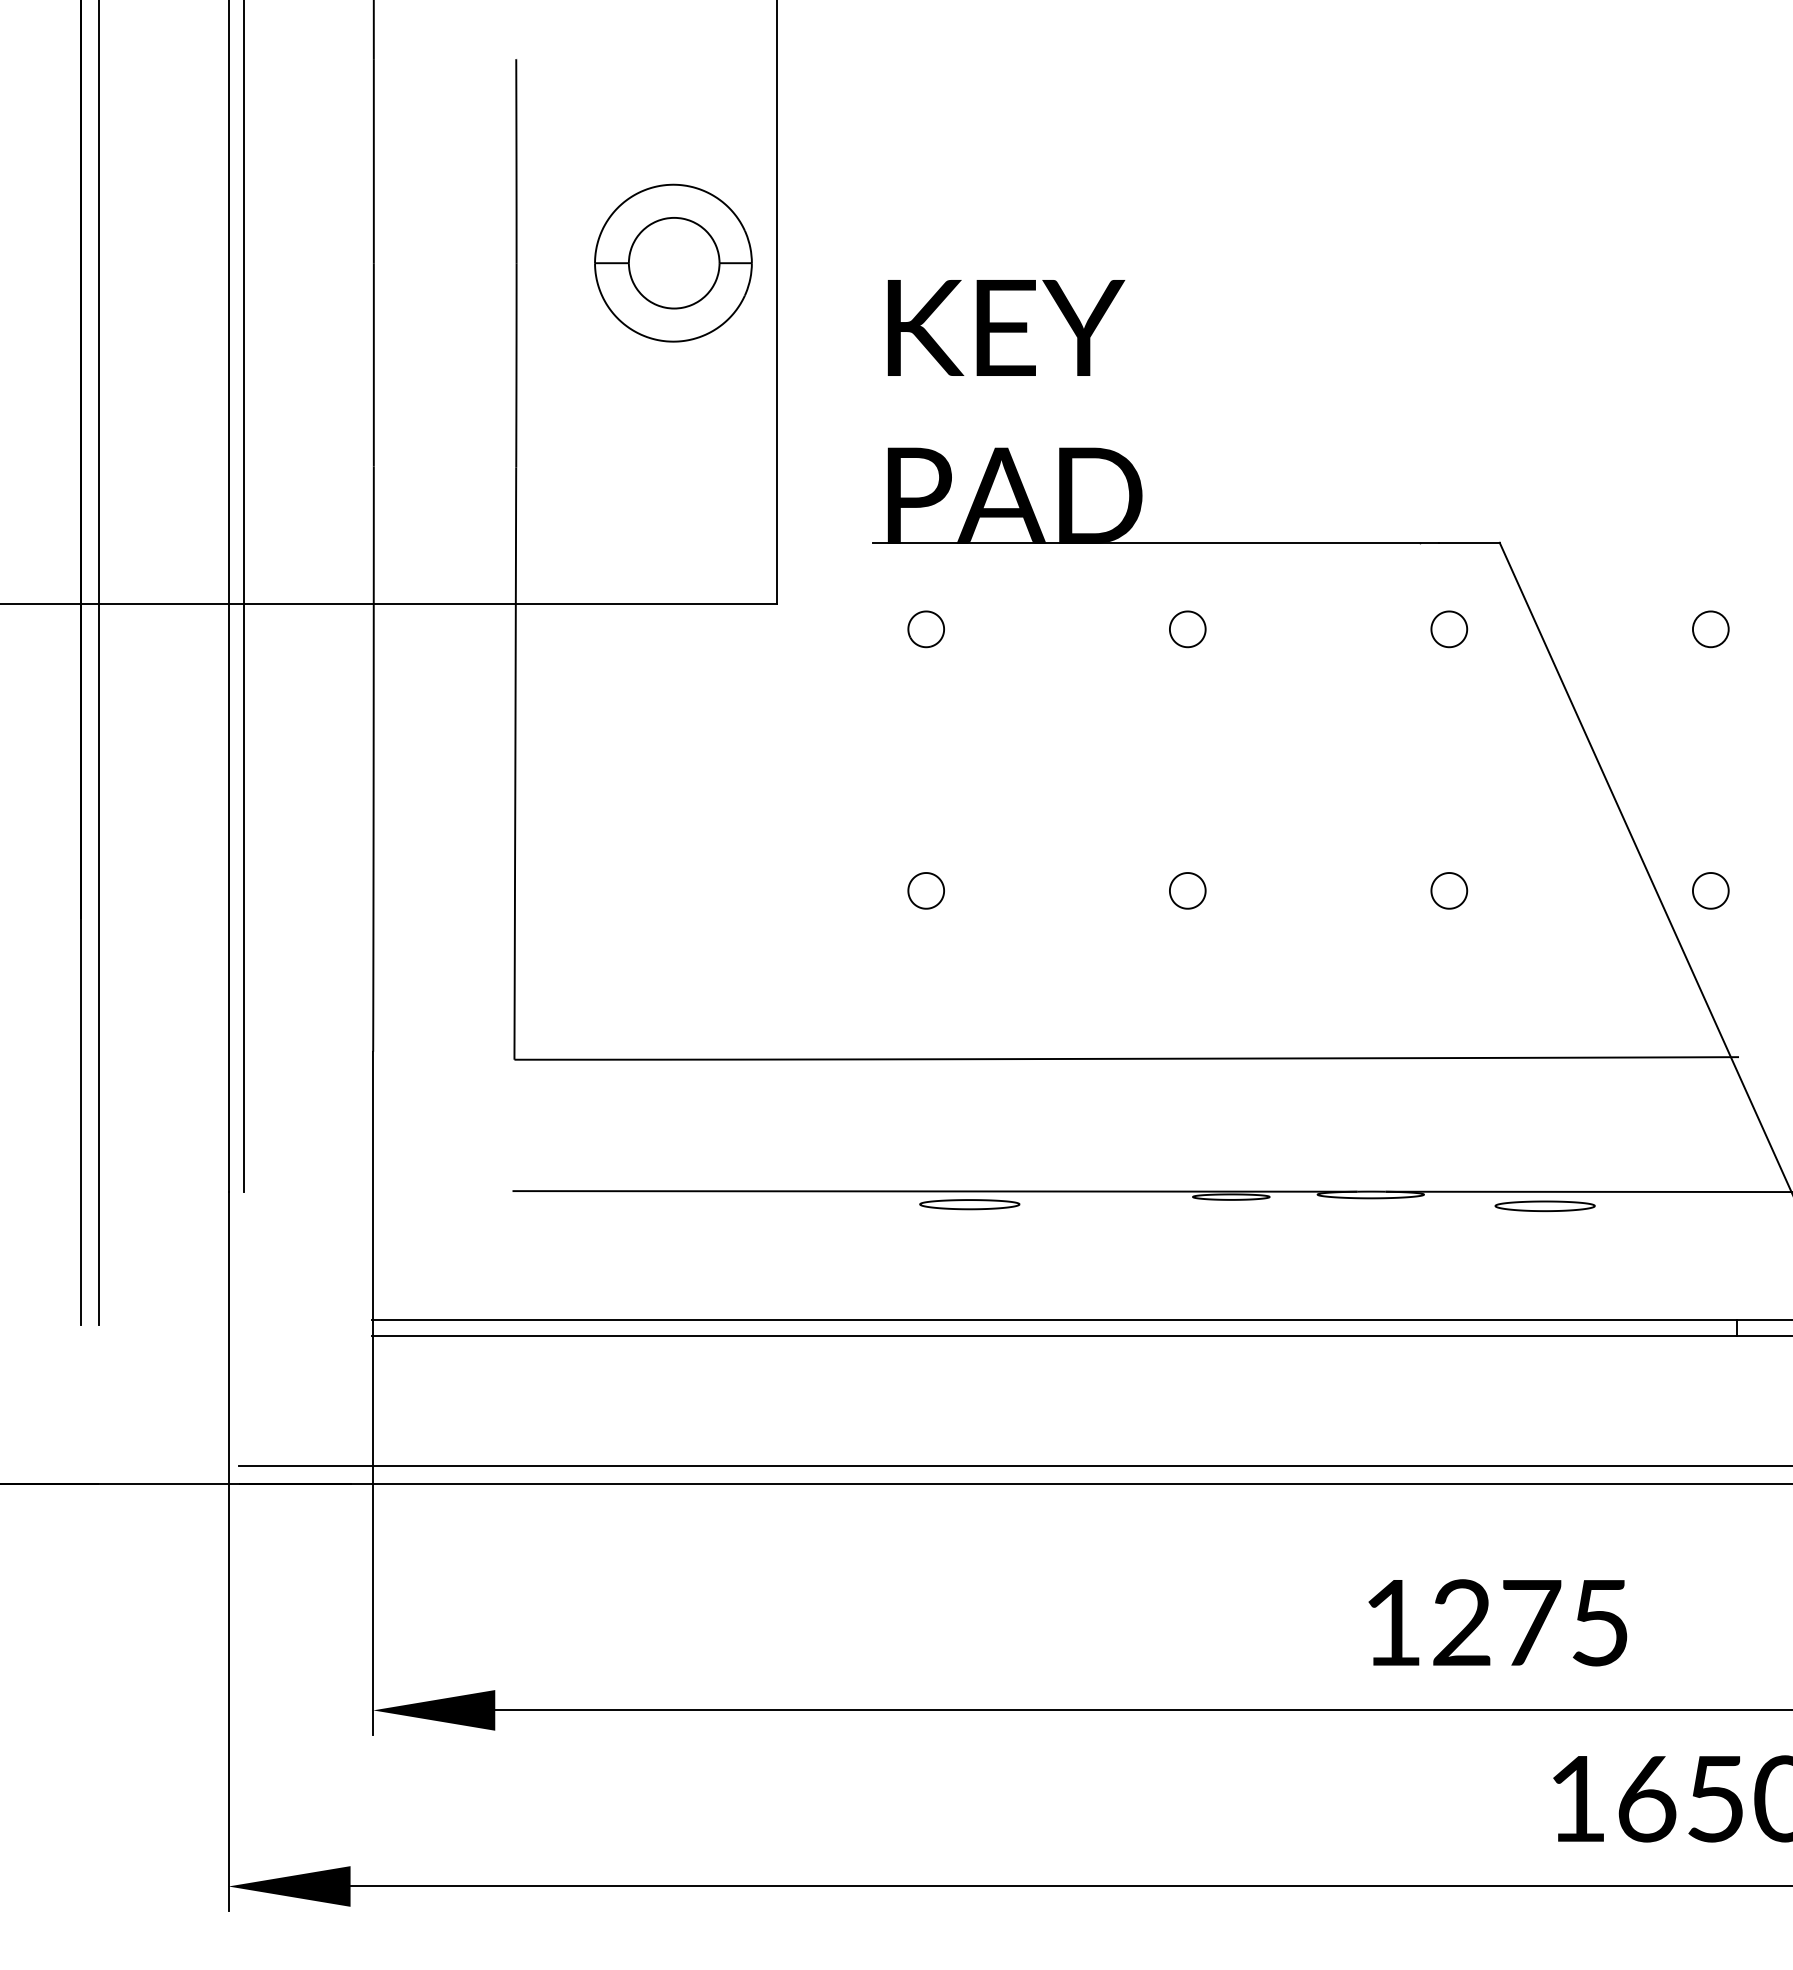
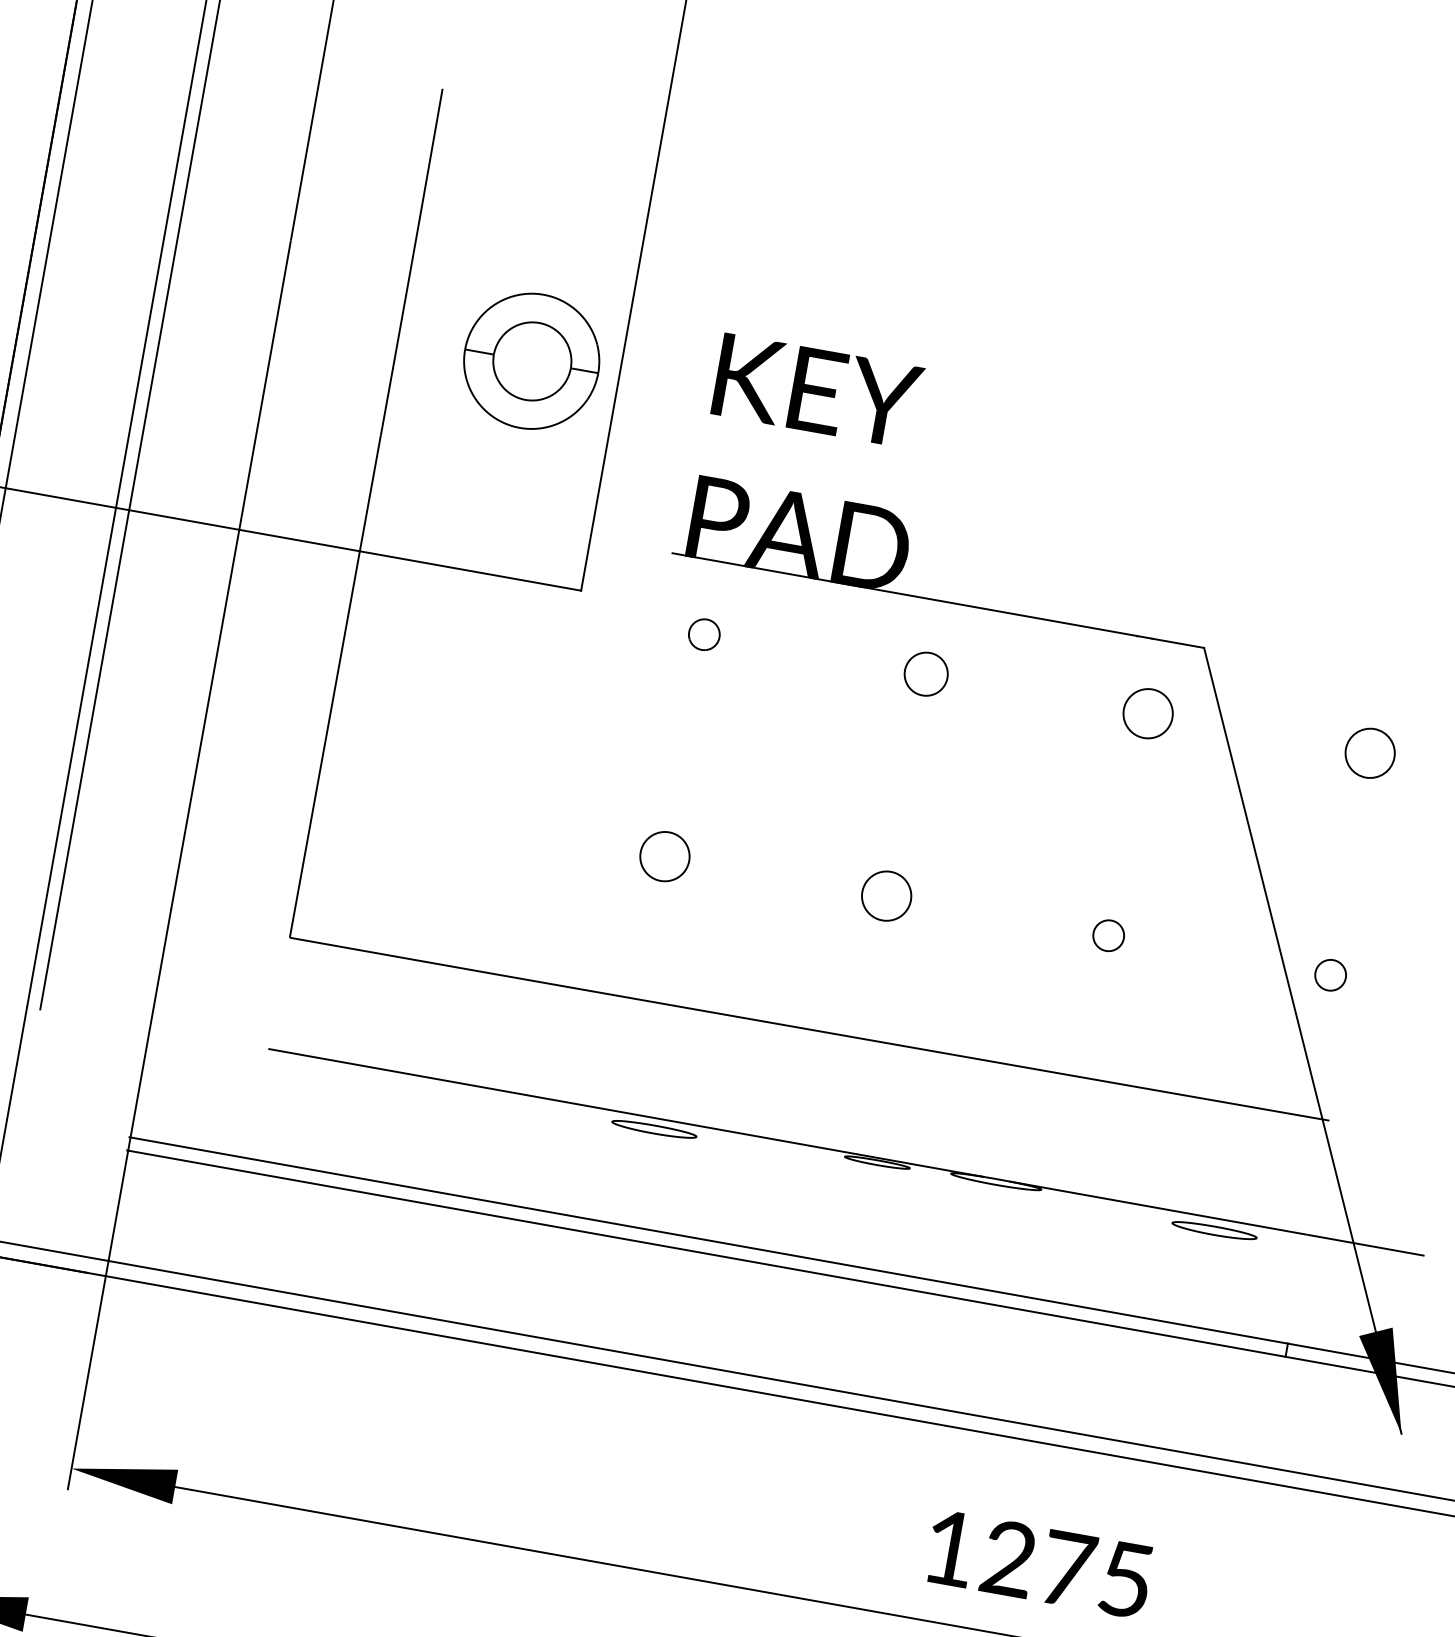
part: (673, 262) -> (531, 360), moved
part: (1187, 629) -> (926, 674), size x1.4
part: (1449, 629) -> (1148, 713), size x1.6
circle: (1710, 629) -> (1369, 753), size x1.6
part: (925, 890) -> (664, 856), size x1.6
part: (1187, 890) -> (886, 895), size x1.6
part: (1544, 1206) -> (1213, 1230), moved

